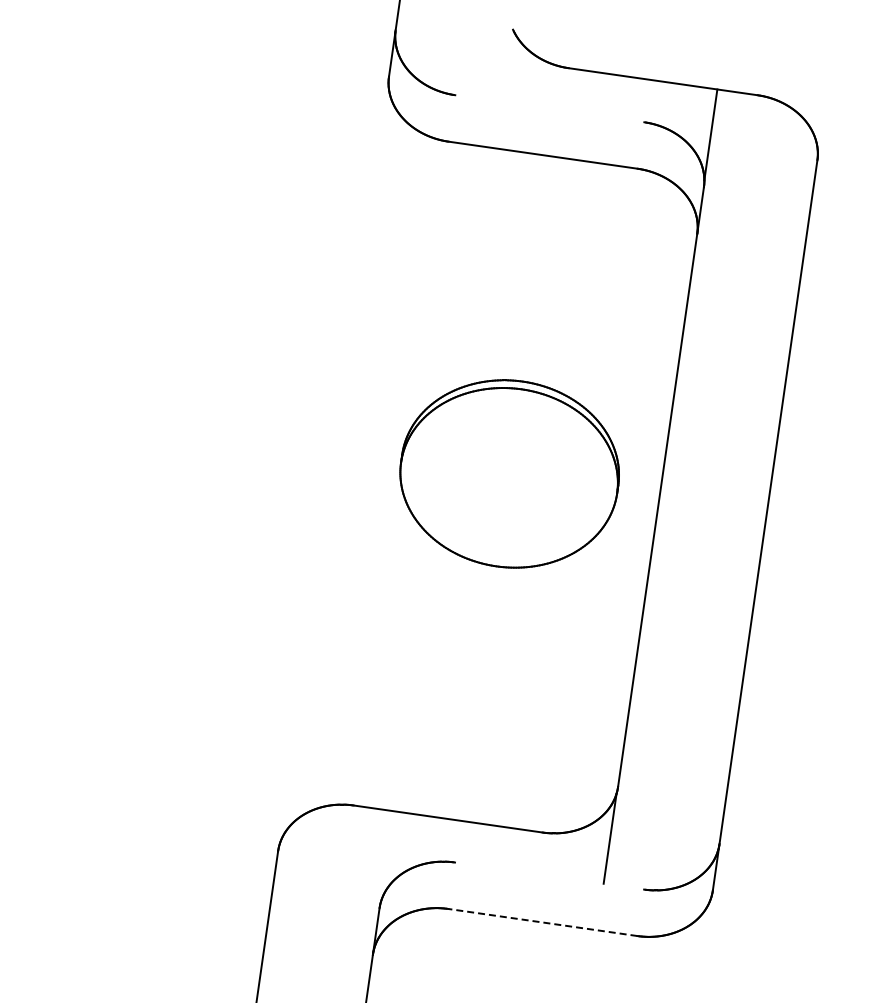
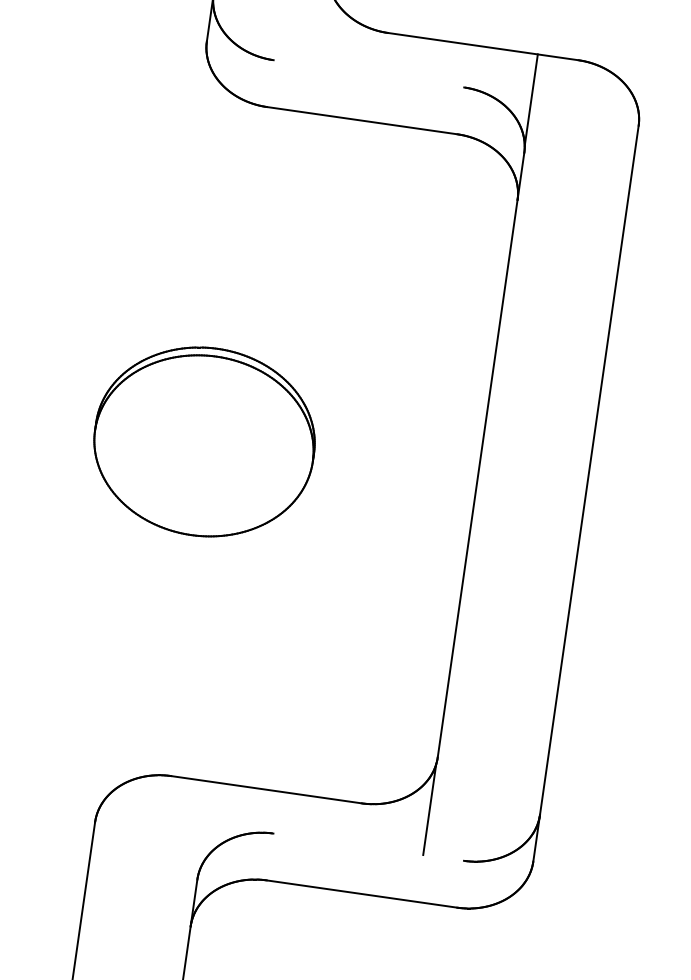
part: (509, 473) -> (204, 441), moved
line: (542, 922) -> (361, 894), dashed -> solid

